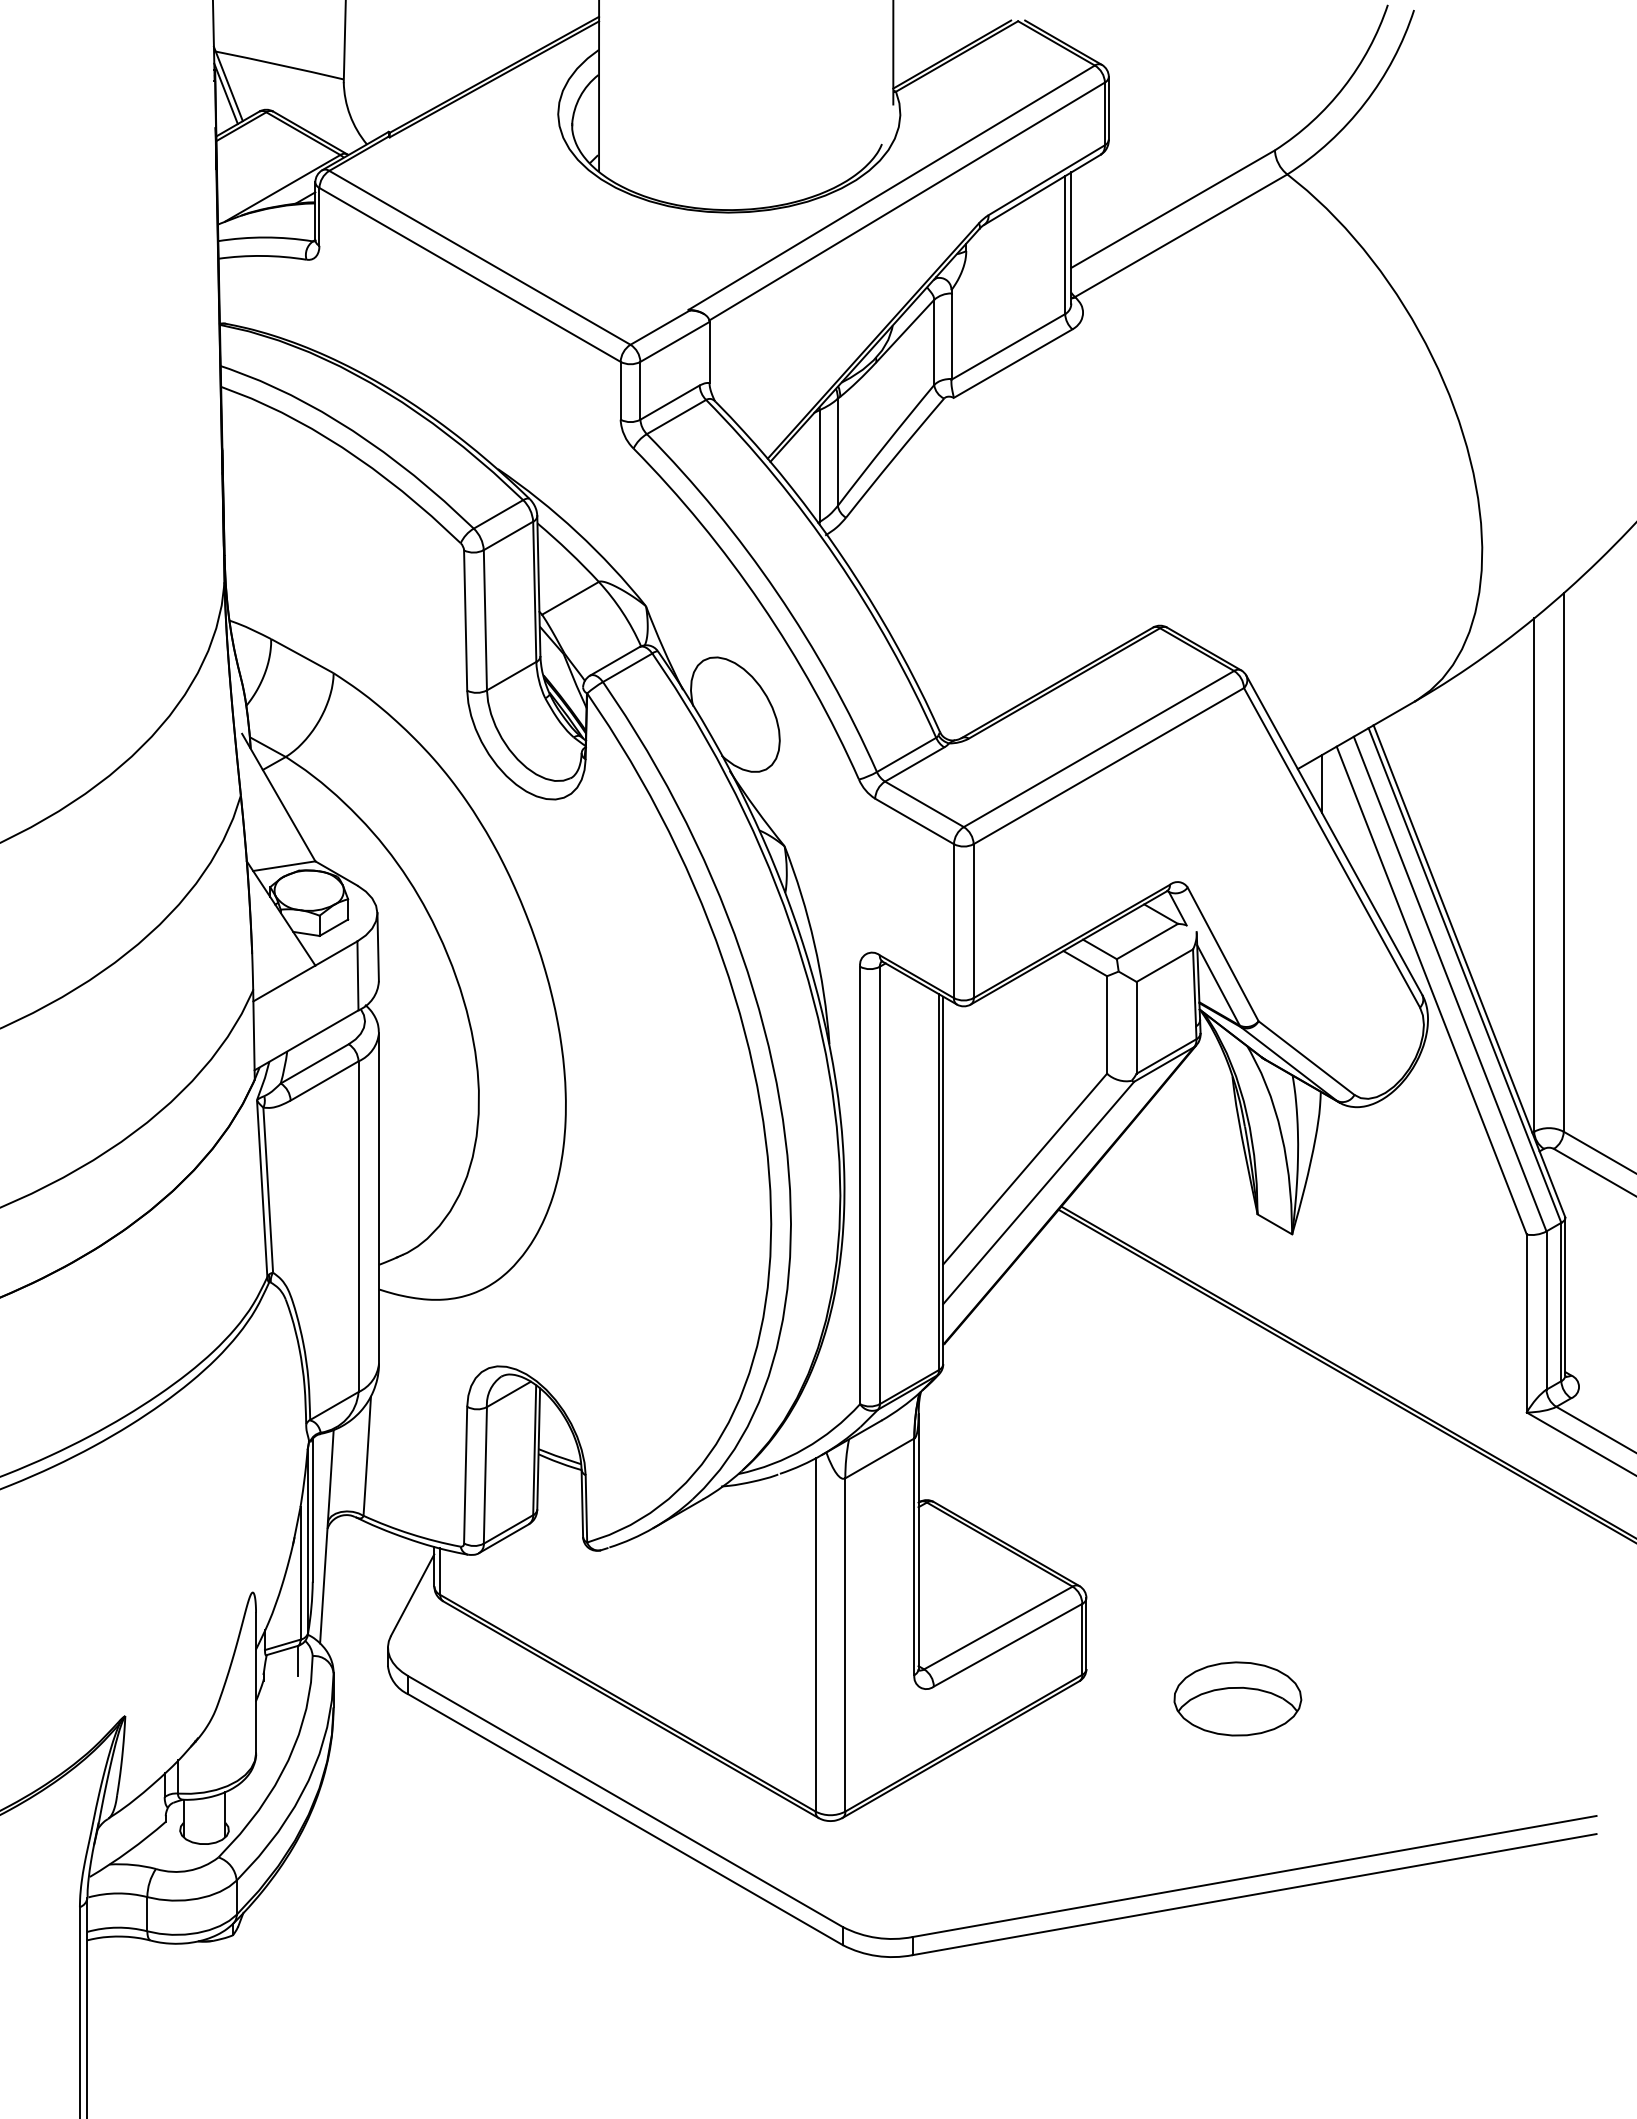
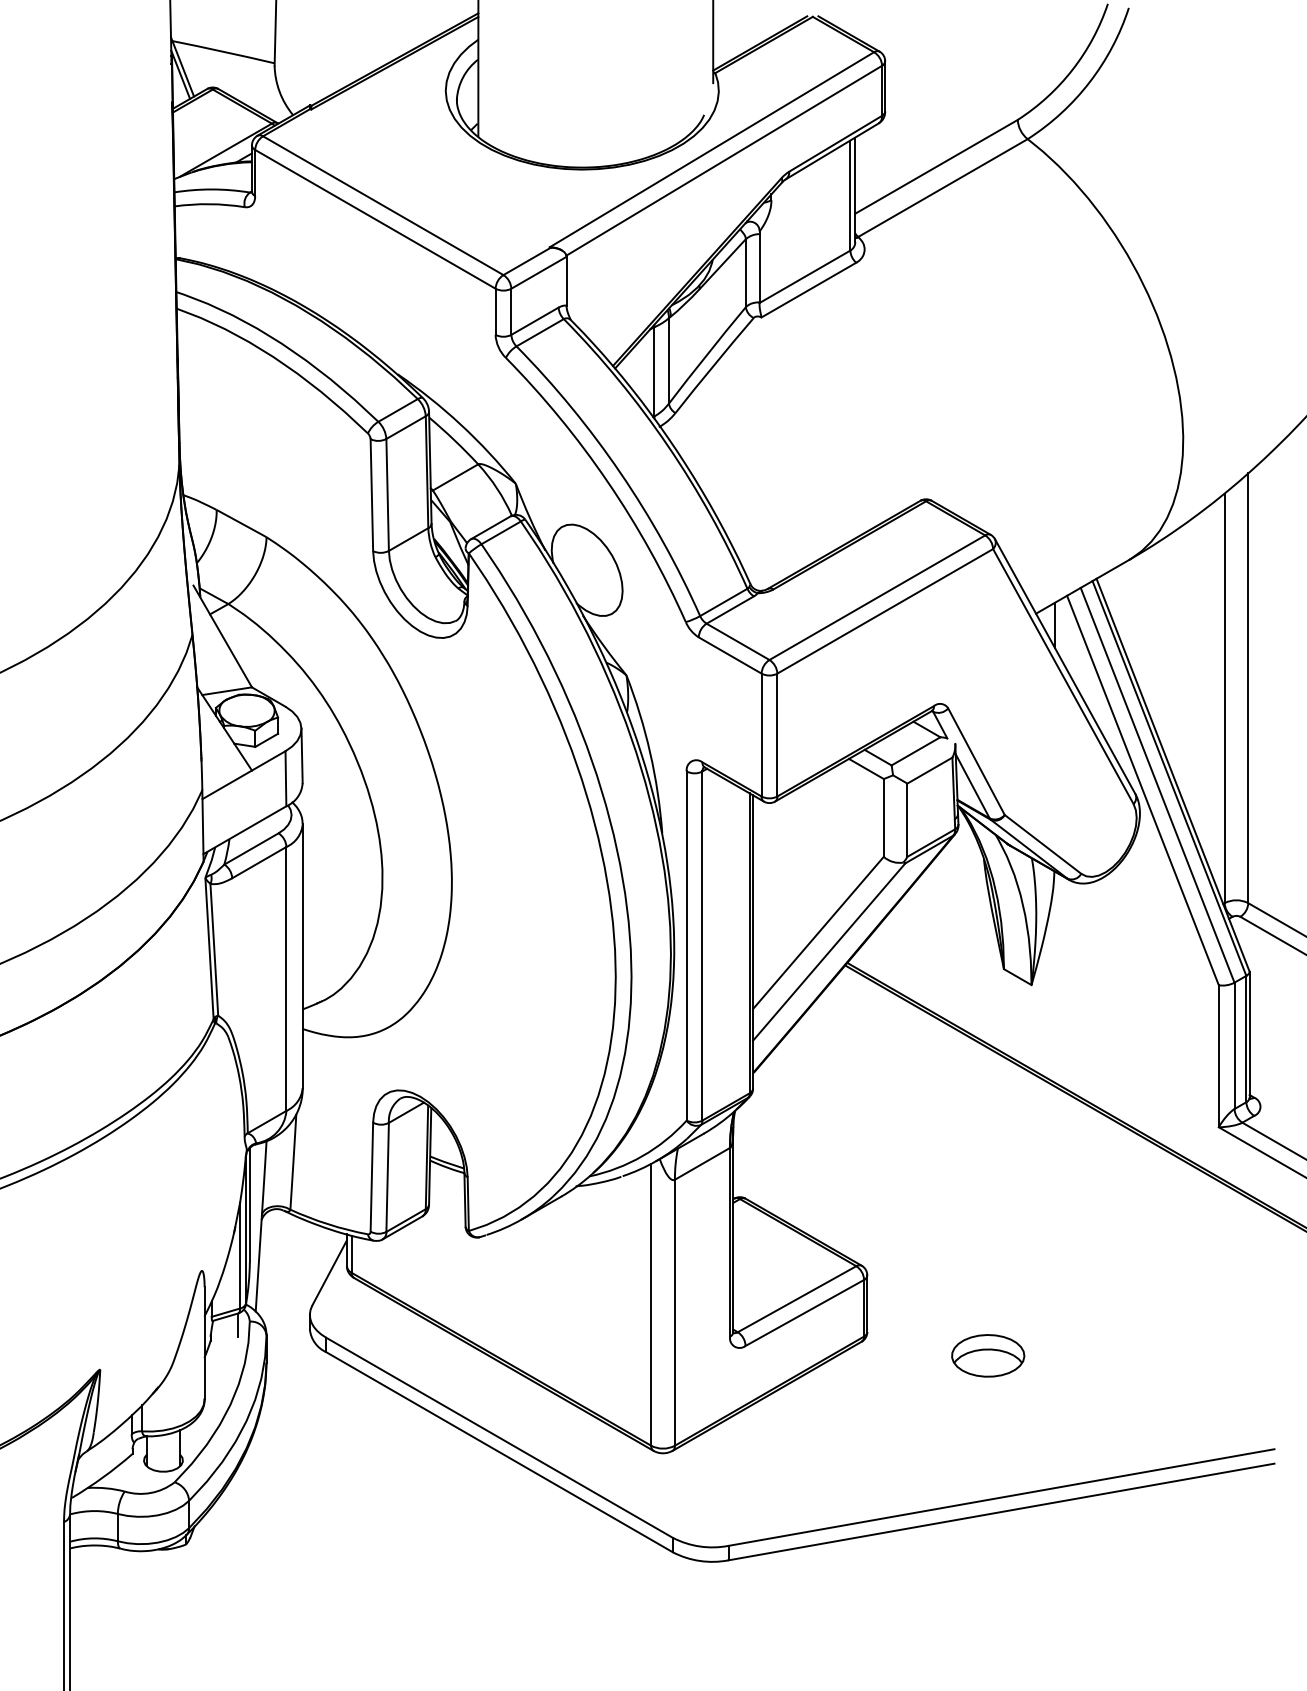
part: (1237, 1698) -> (987, 1355), size x0.71

